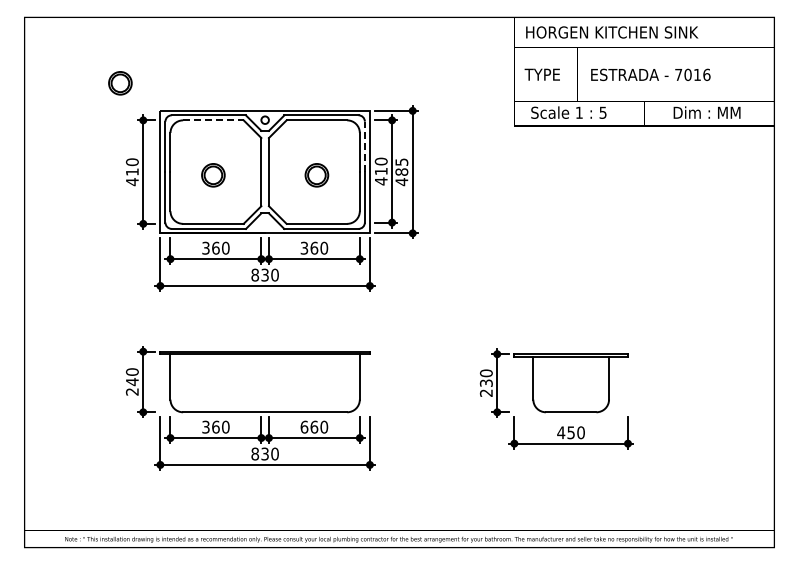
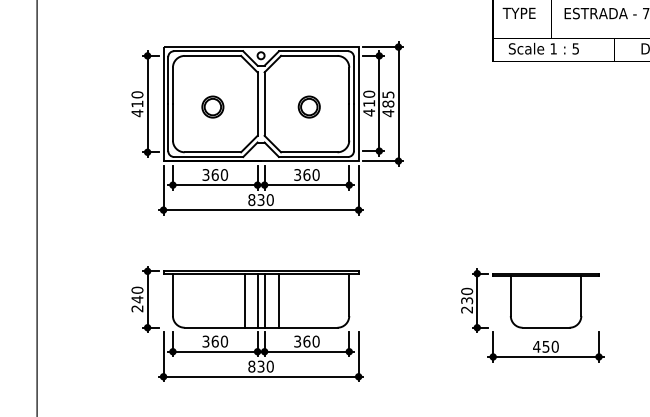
part: (120, 83) -> (126, 21), removed
line: (213, 120) -> (212, 56), dashed -> solid
line: (364, 146) -> (353, 80), dashed -> solid
line: (247, 383) -> (244, 300), added
line: (261, 383) -> (257, 300), added
line: (268, 383) -> (264, 300), added
line: (284, 383) -> (279, 300), added
text: (304, 426) -> (297, 340), 660 -> 360

